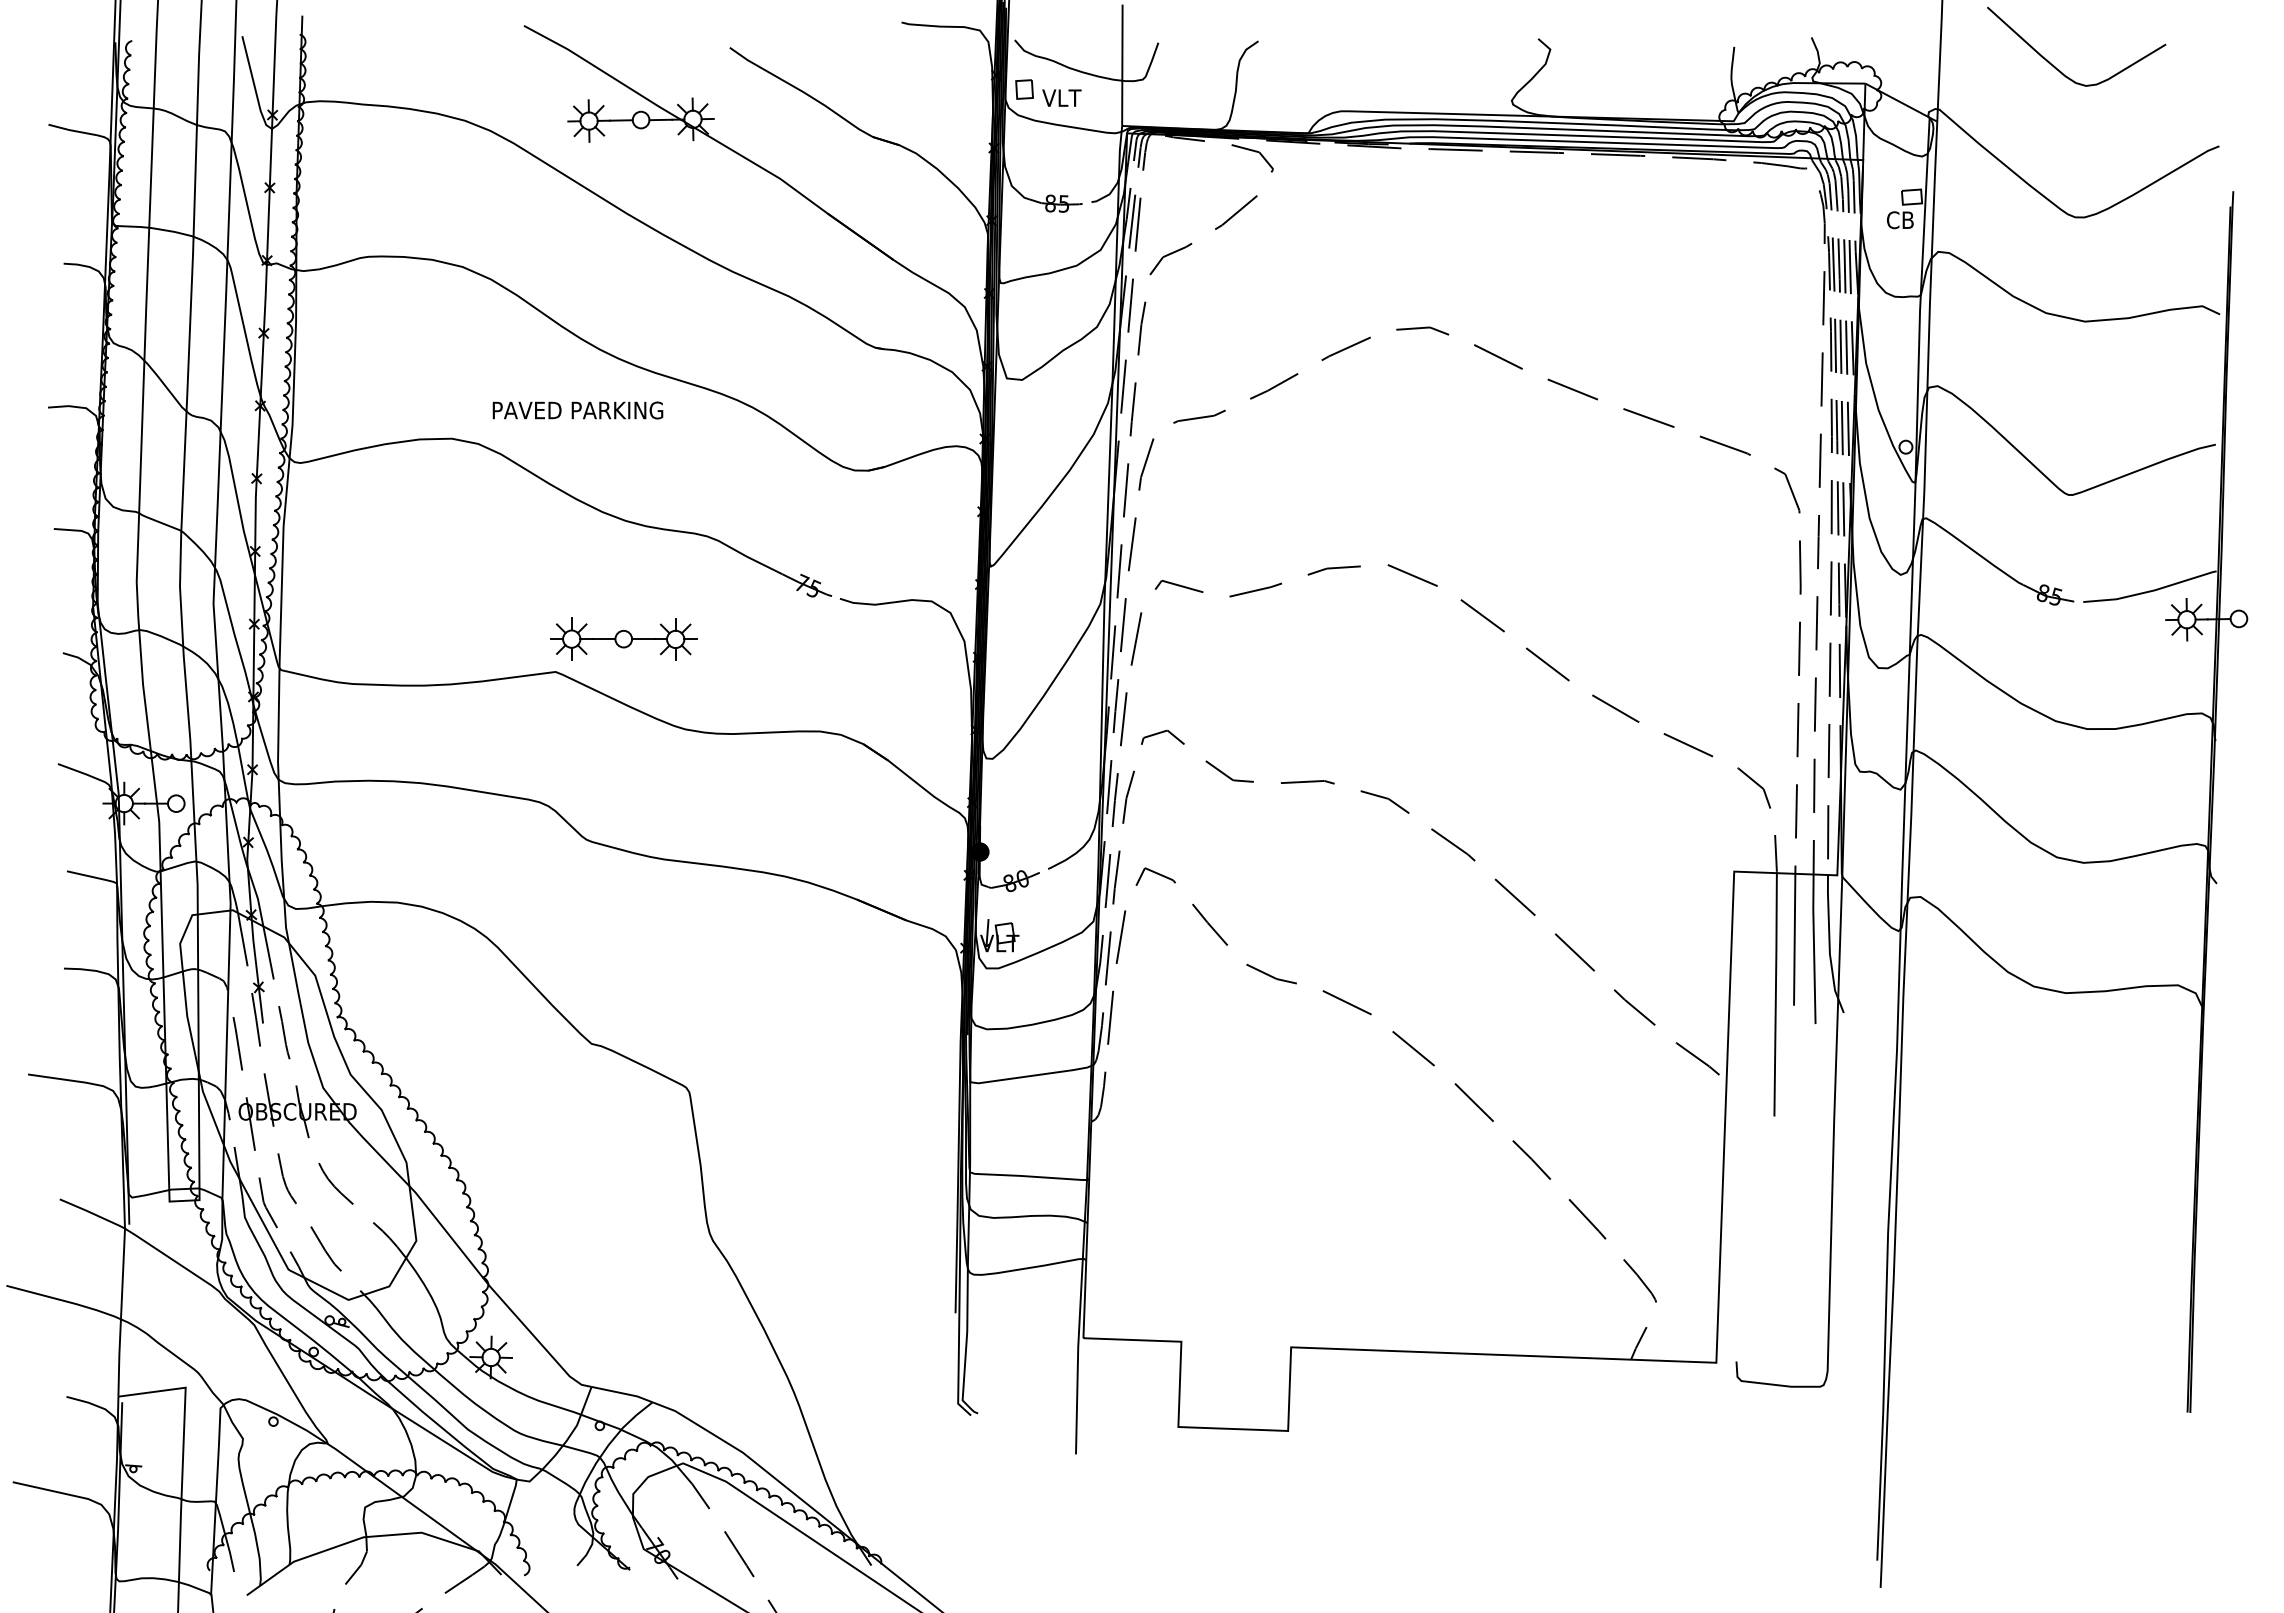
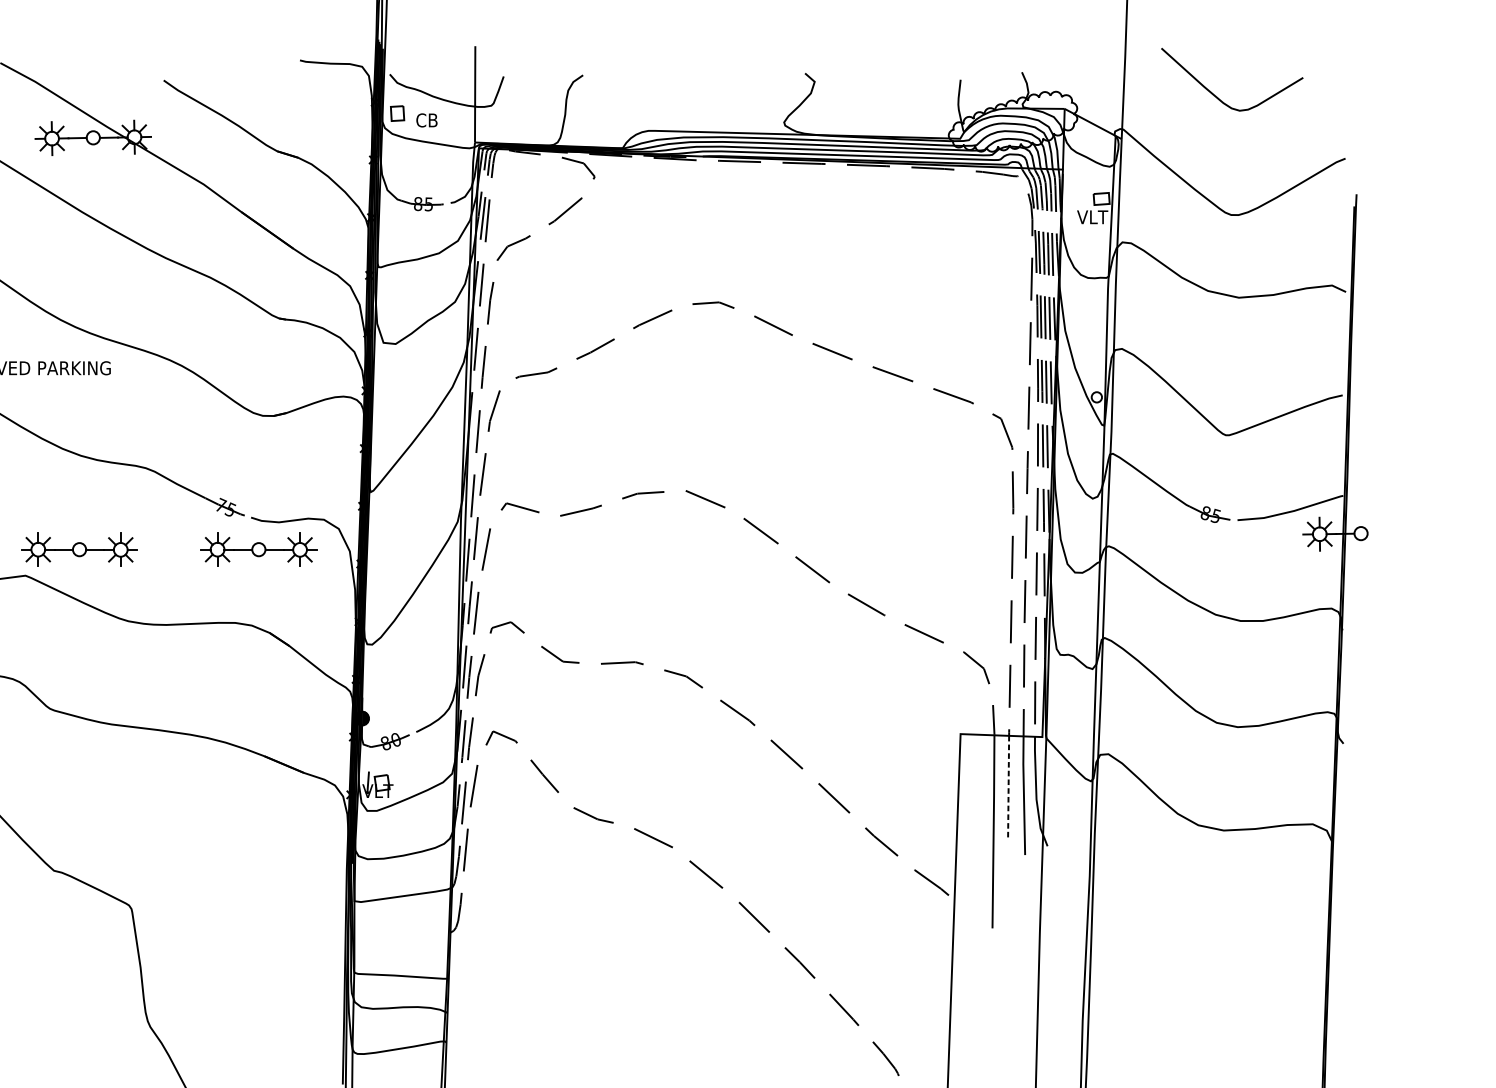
text: (1061, 98) -> (426, 120), VLT -> CB
text: (1900, 220) -> (1092, 217), CB -> VLT
part: (849, 638) -> (258, 549), added
line: (1794, 939) -> (1008, 787), solid -> dashed

